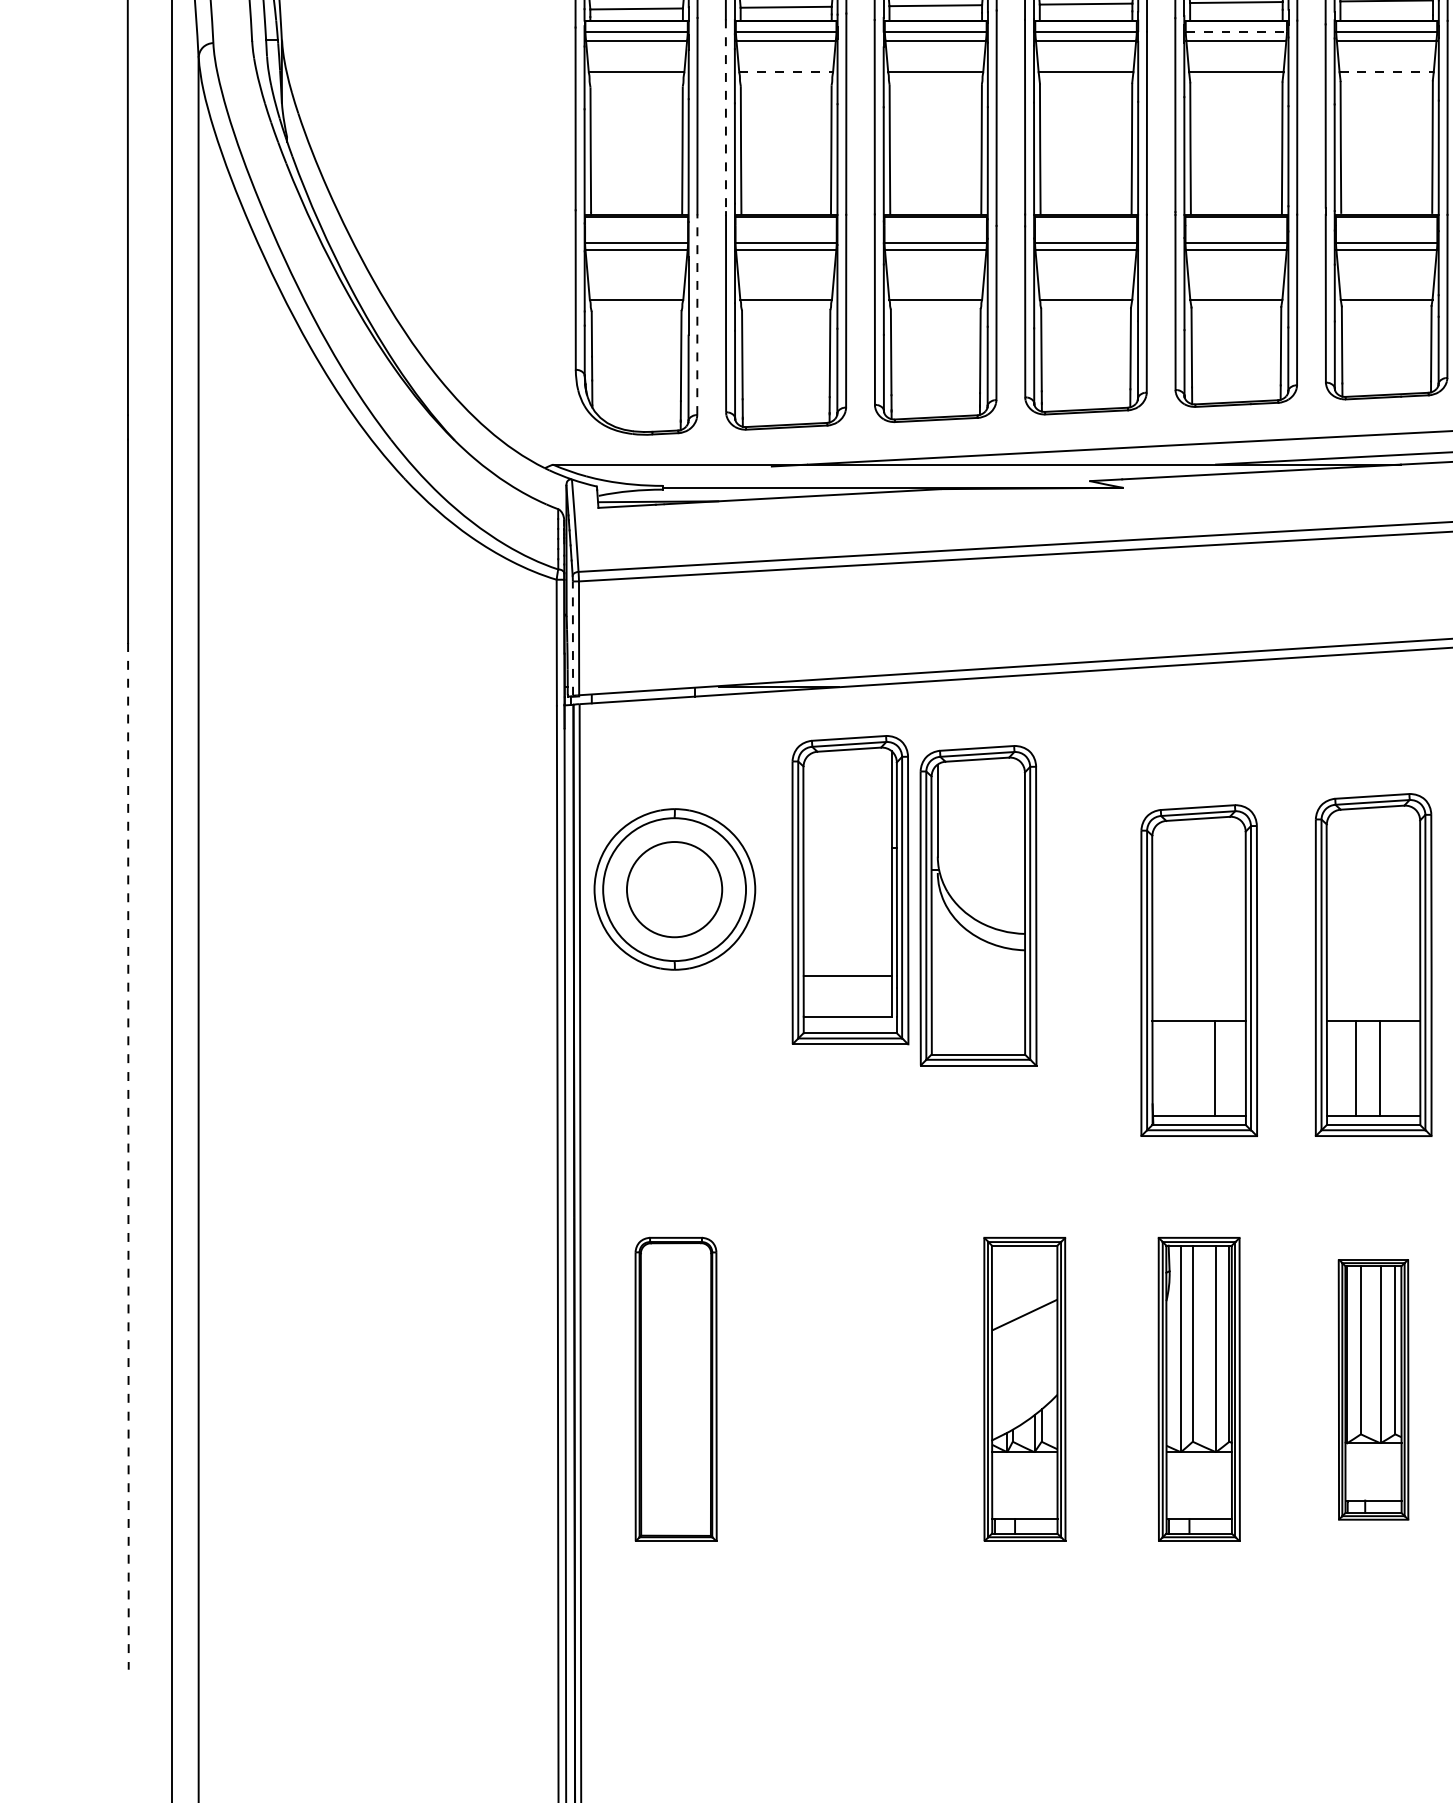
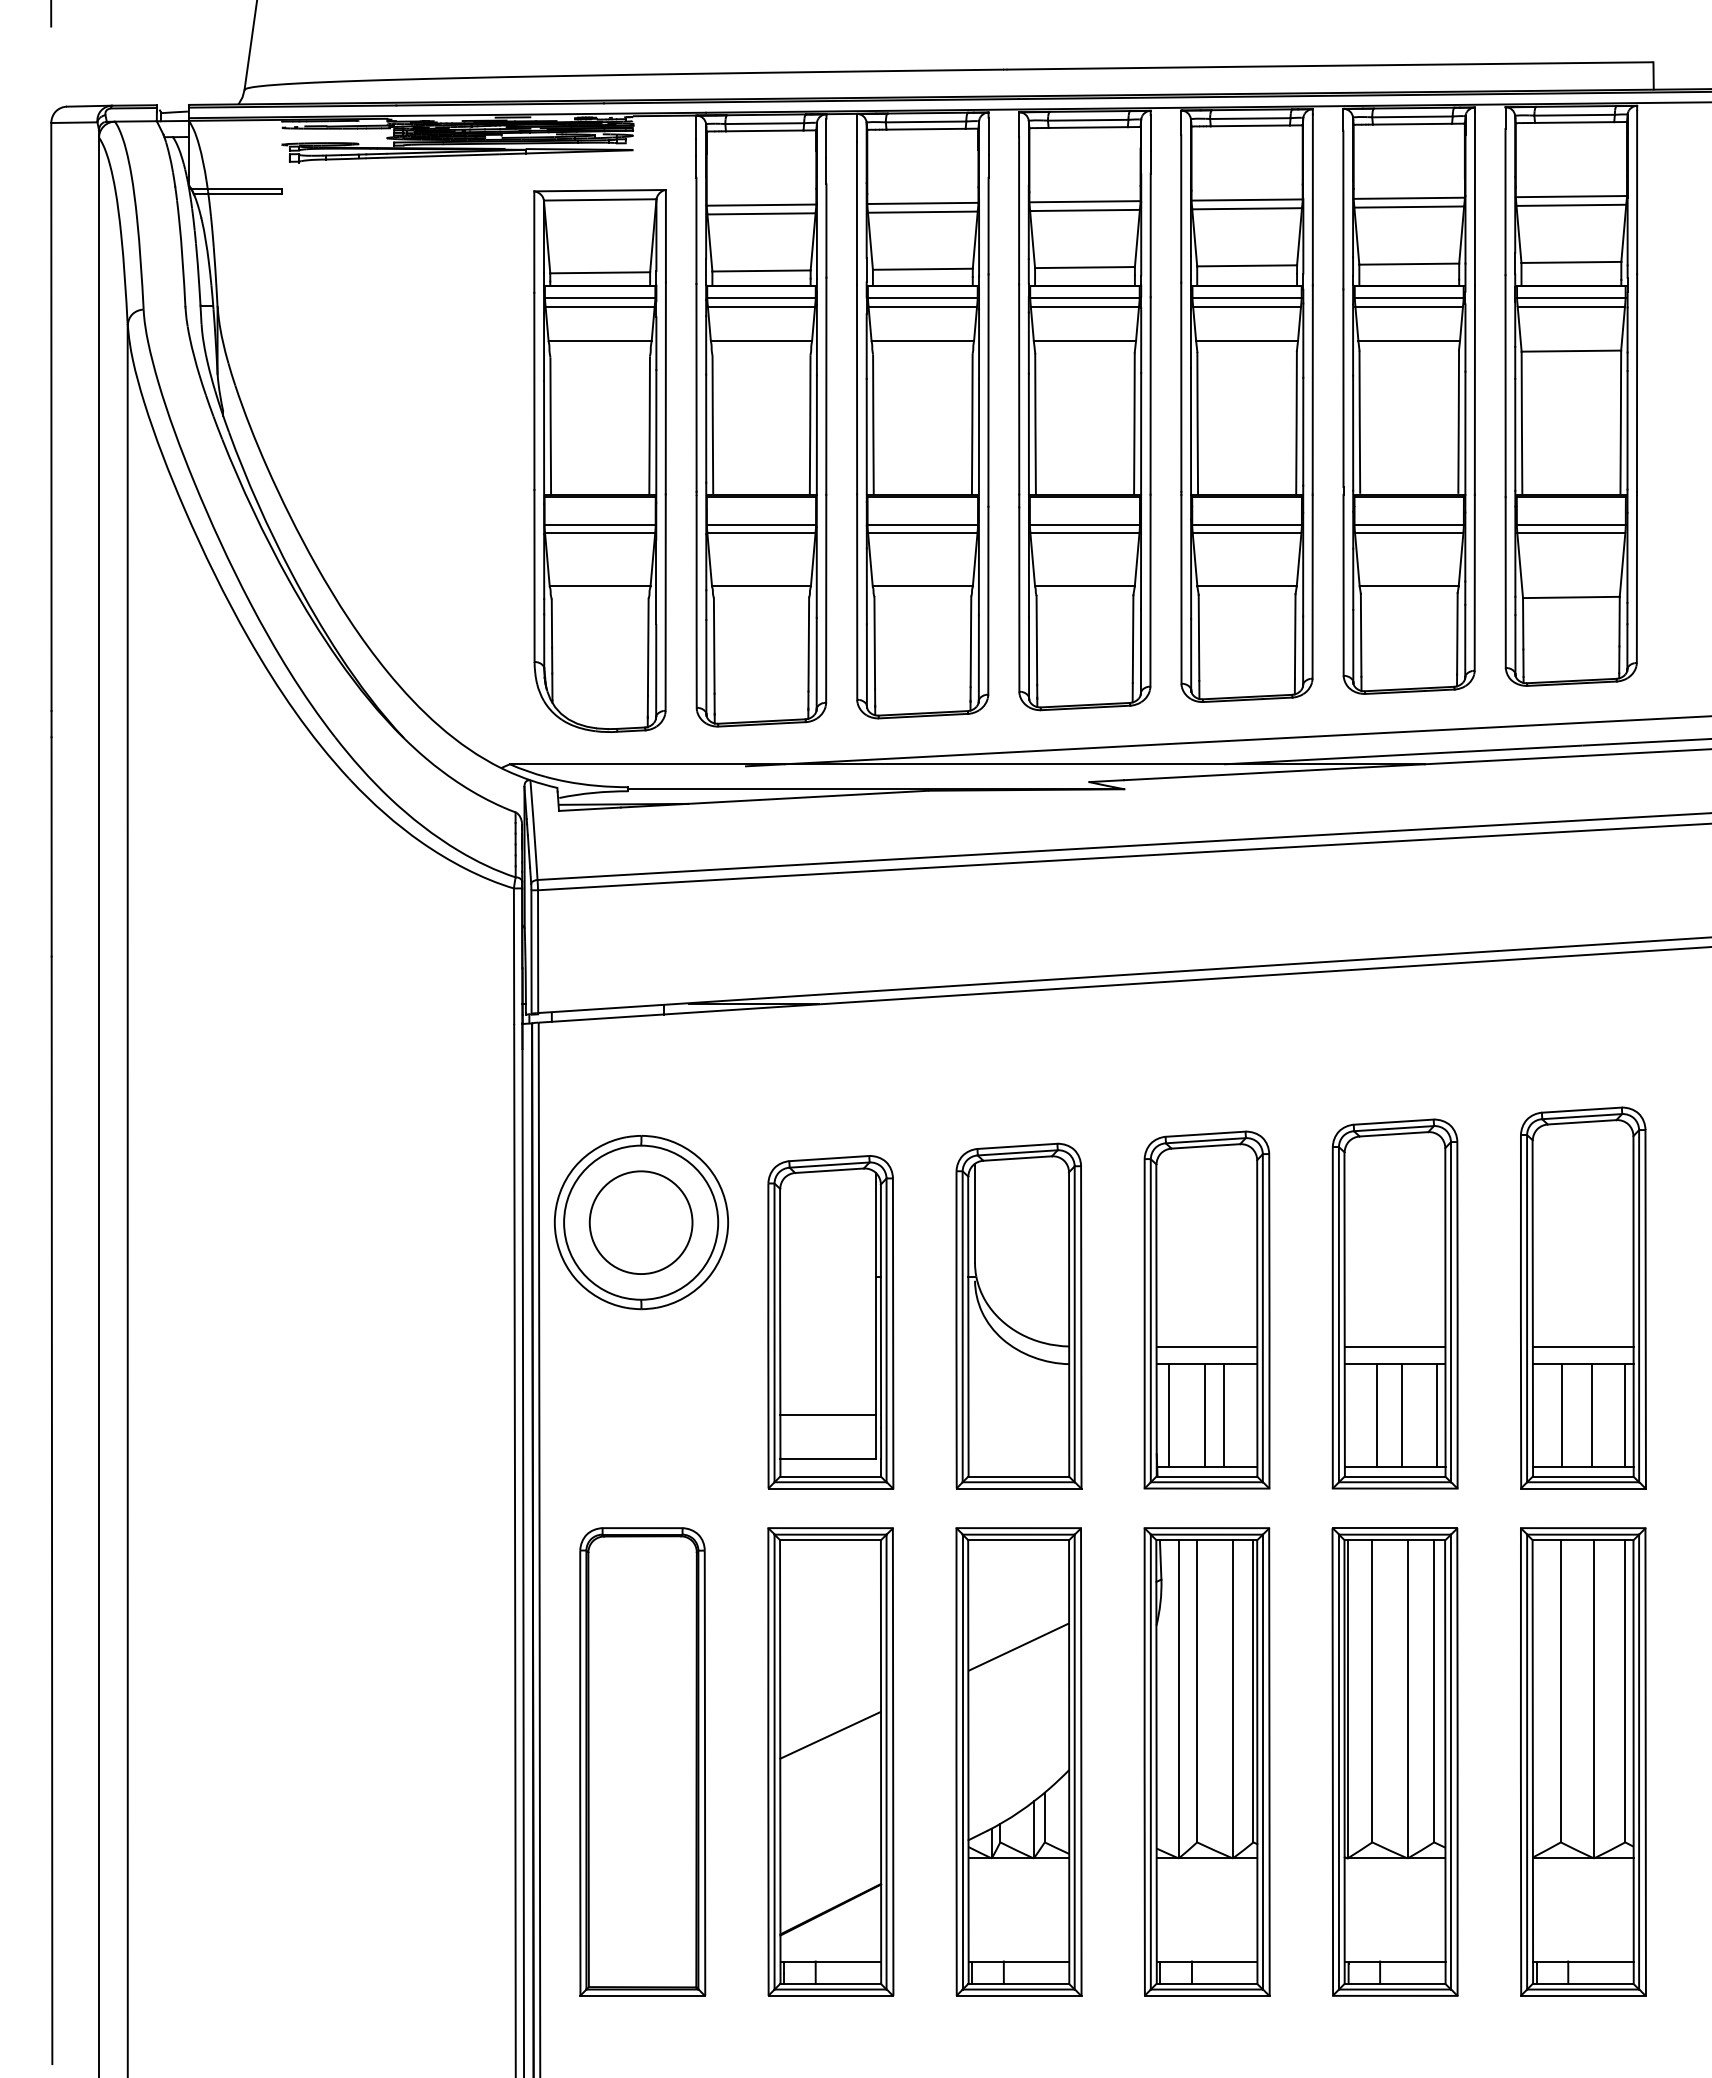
line: (1236, 31) -> (1247, 297), dashed -> solid
line: (786, 72) -> (761, 341), dashed -> solid
line: (1386, 72) -> (1409, 341), dashed -> solid
line: (725, 115) -> (696, 387), dashed -> solid
line: (697, 314) -> (665, 602), dashed -> solid
line: (572, 638) -> (531, 951), dashed -> solid
part: (850, 890) -> (830, 1322), moved
part: (978, 905) -> (1018, 1315), moved
line: (1198, 1004) -> (1206, 1346), added
line: (1373, 1004) -> (1394, 1346), added
line: (1164, 1068) -> (1169, 1415), added
line: (1196, 1068) -> (1204, 1415), added
line: (1412, 1068) -> (1437, 1415), added
line: (128, 1156) -> (52, 1510), dashed -> solid
part: (675, 1389) -> (642, 1761), size x1.43
part: (850, 1389) -> (830, 1761), added
part: (1024, 1389) -> (1018, 1761), size x1.43
part: (1198, 1389) -> (1206, 1761), size x1.43
part: (1373, 1389) -> (1394, 1761), size x1.67

